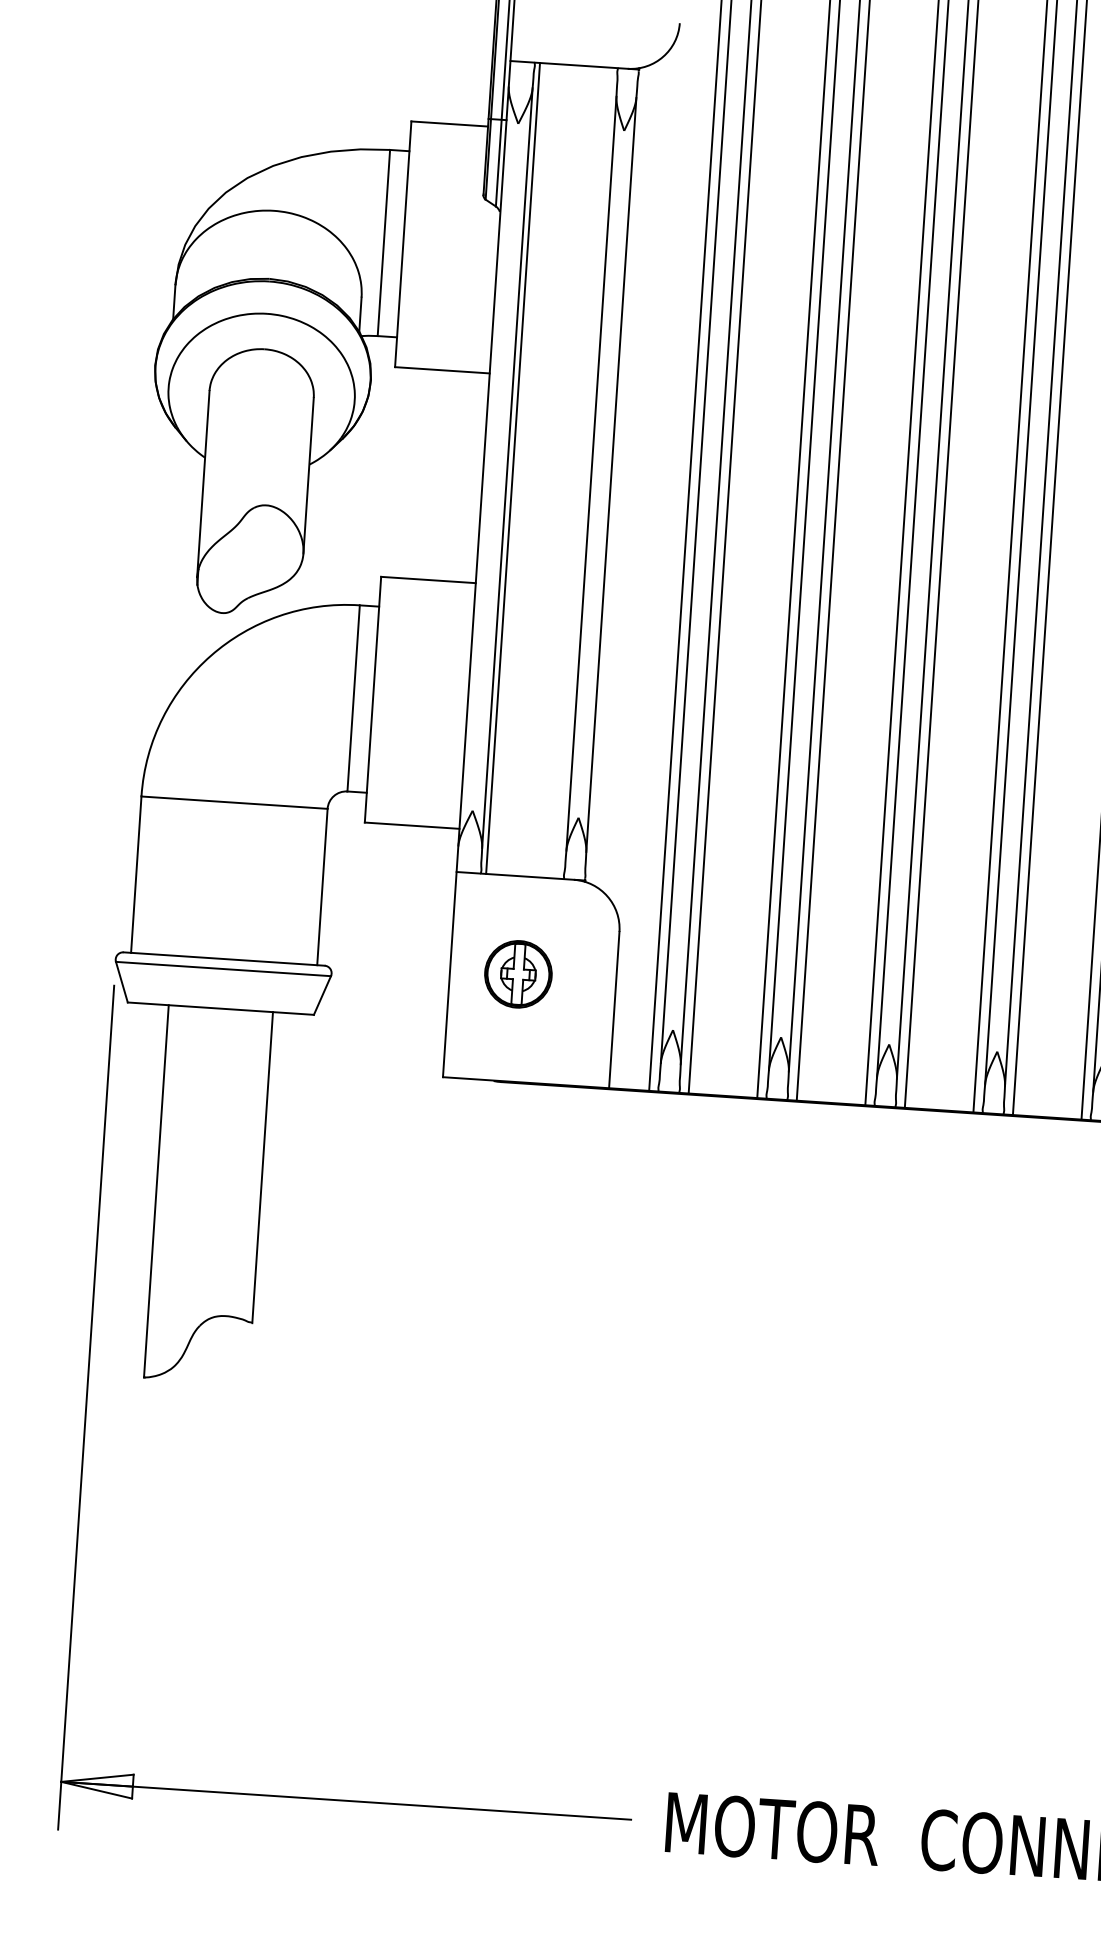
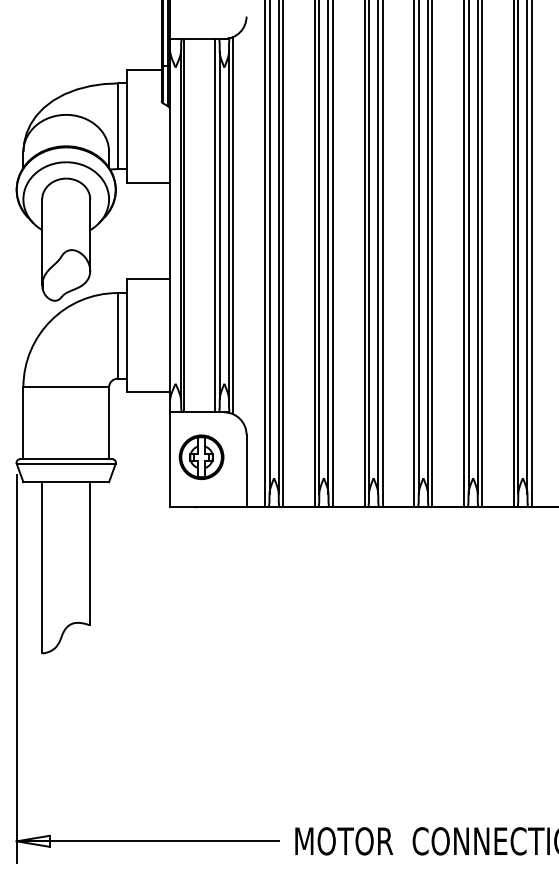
line: (582, 472) -> (215, 225), added
line: (621, 475) -> (233, 225), added
part: (518, 974) -> (201, 457), size x1.43

